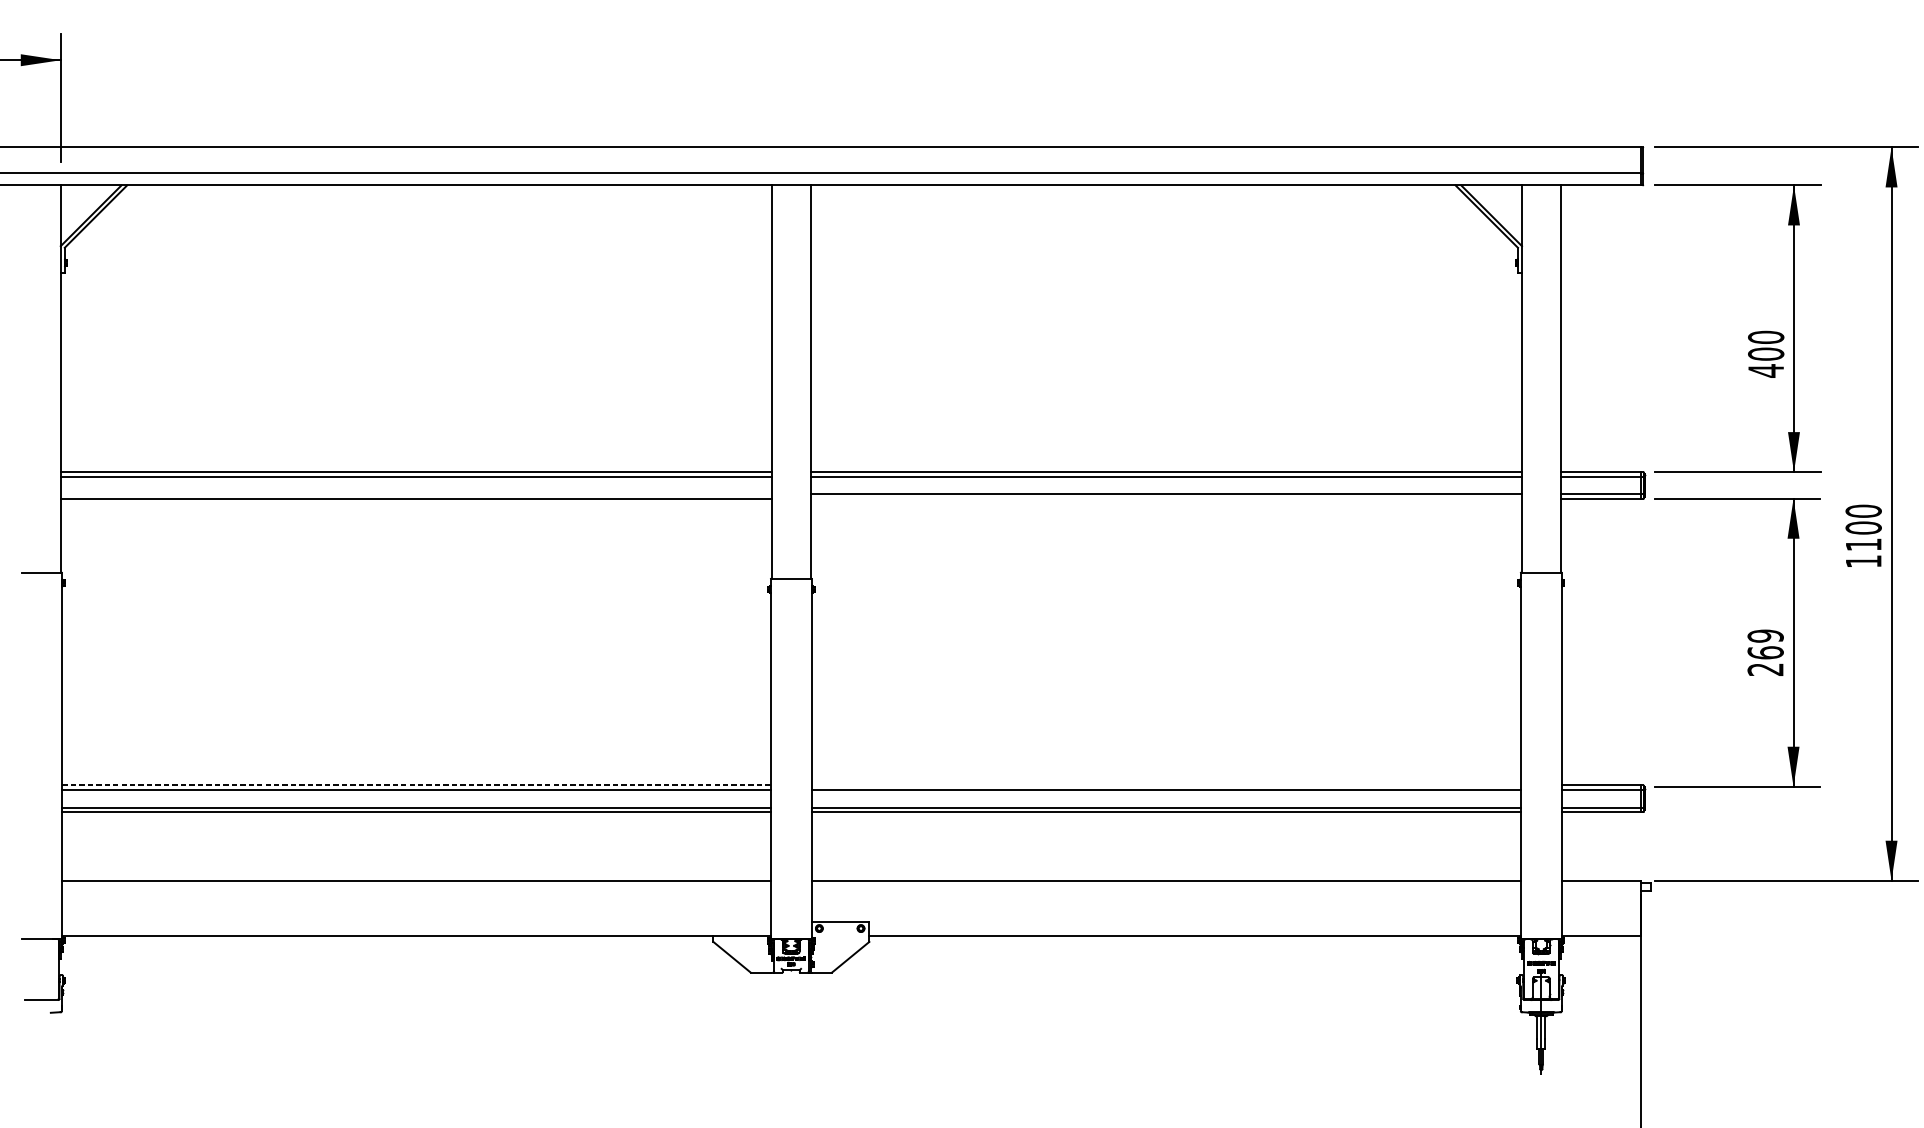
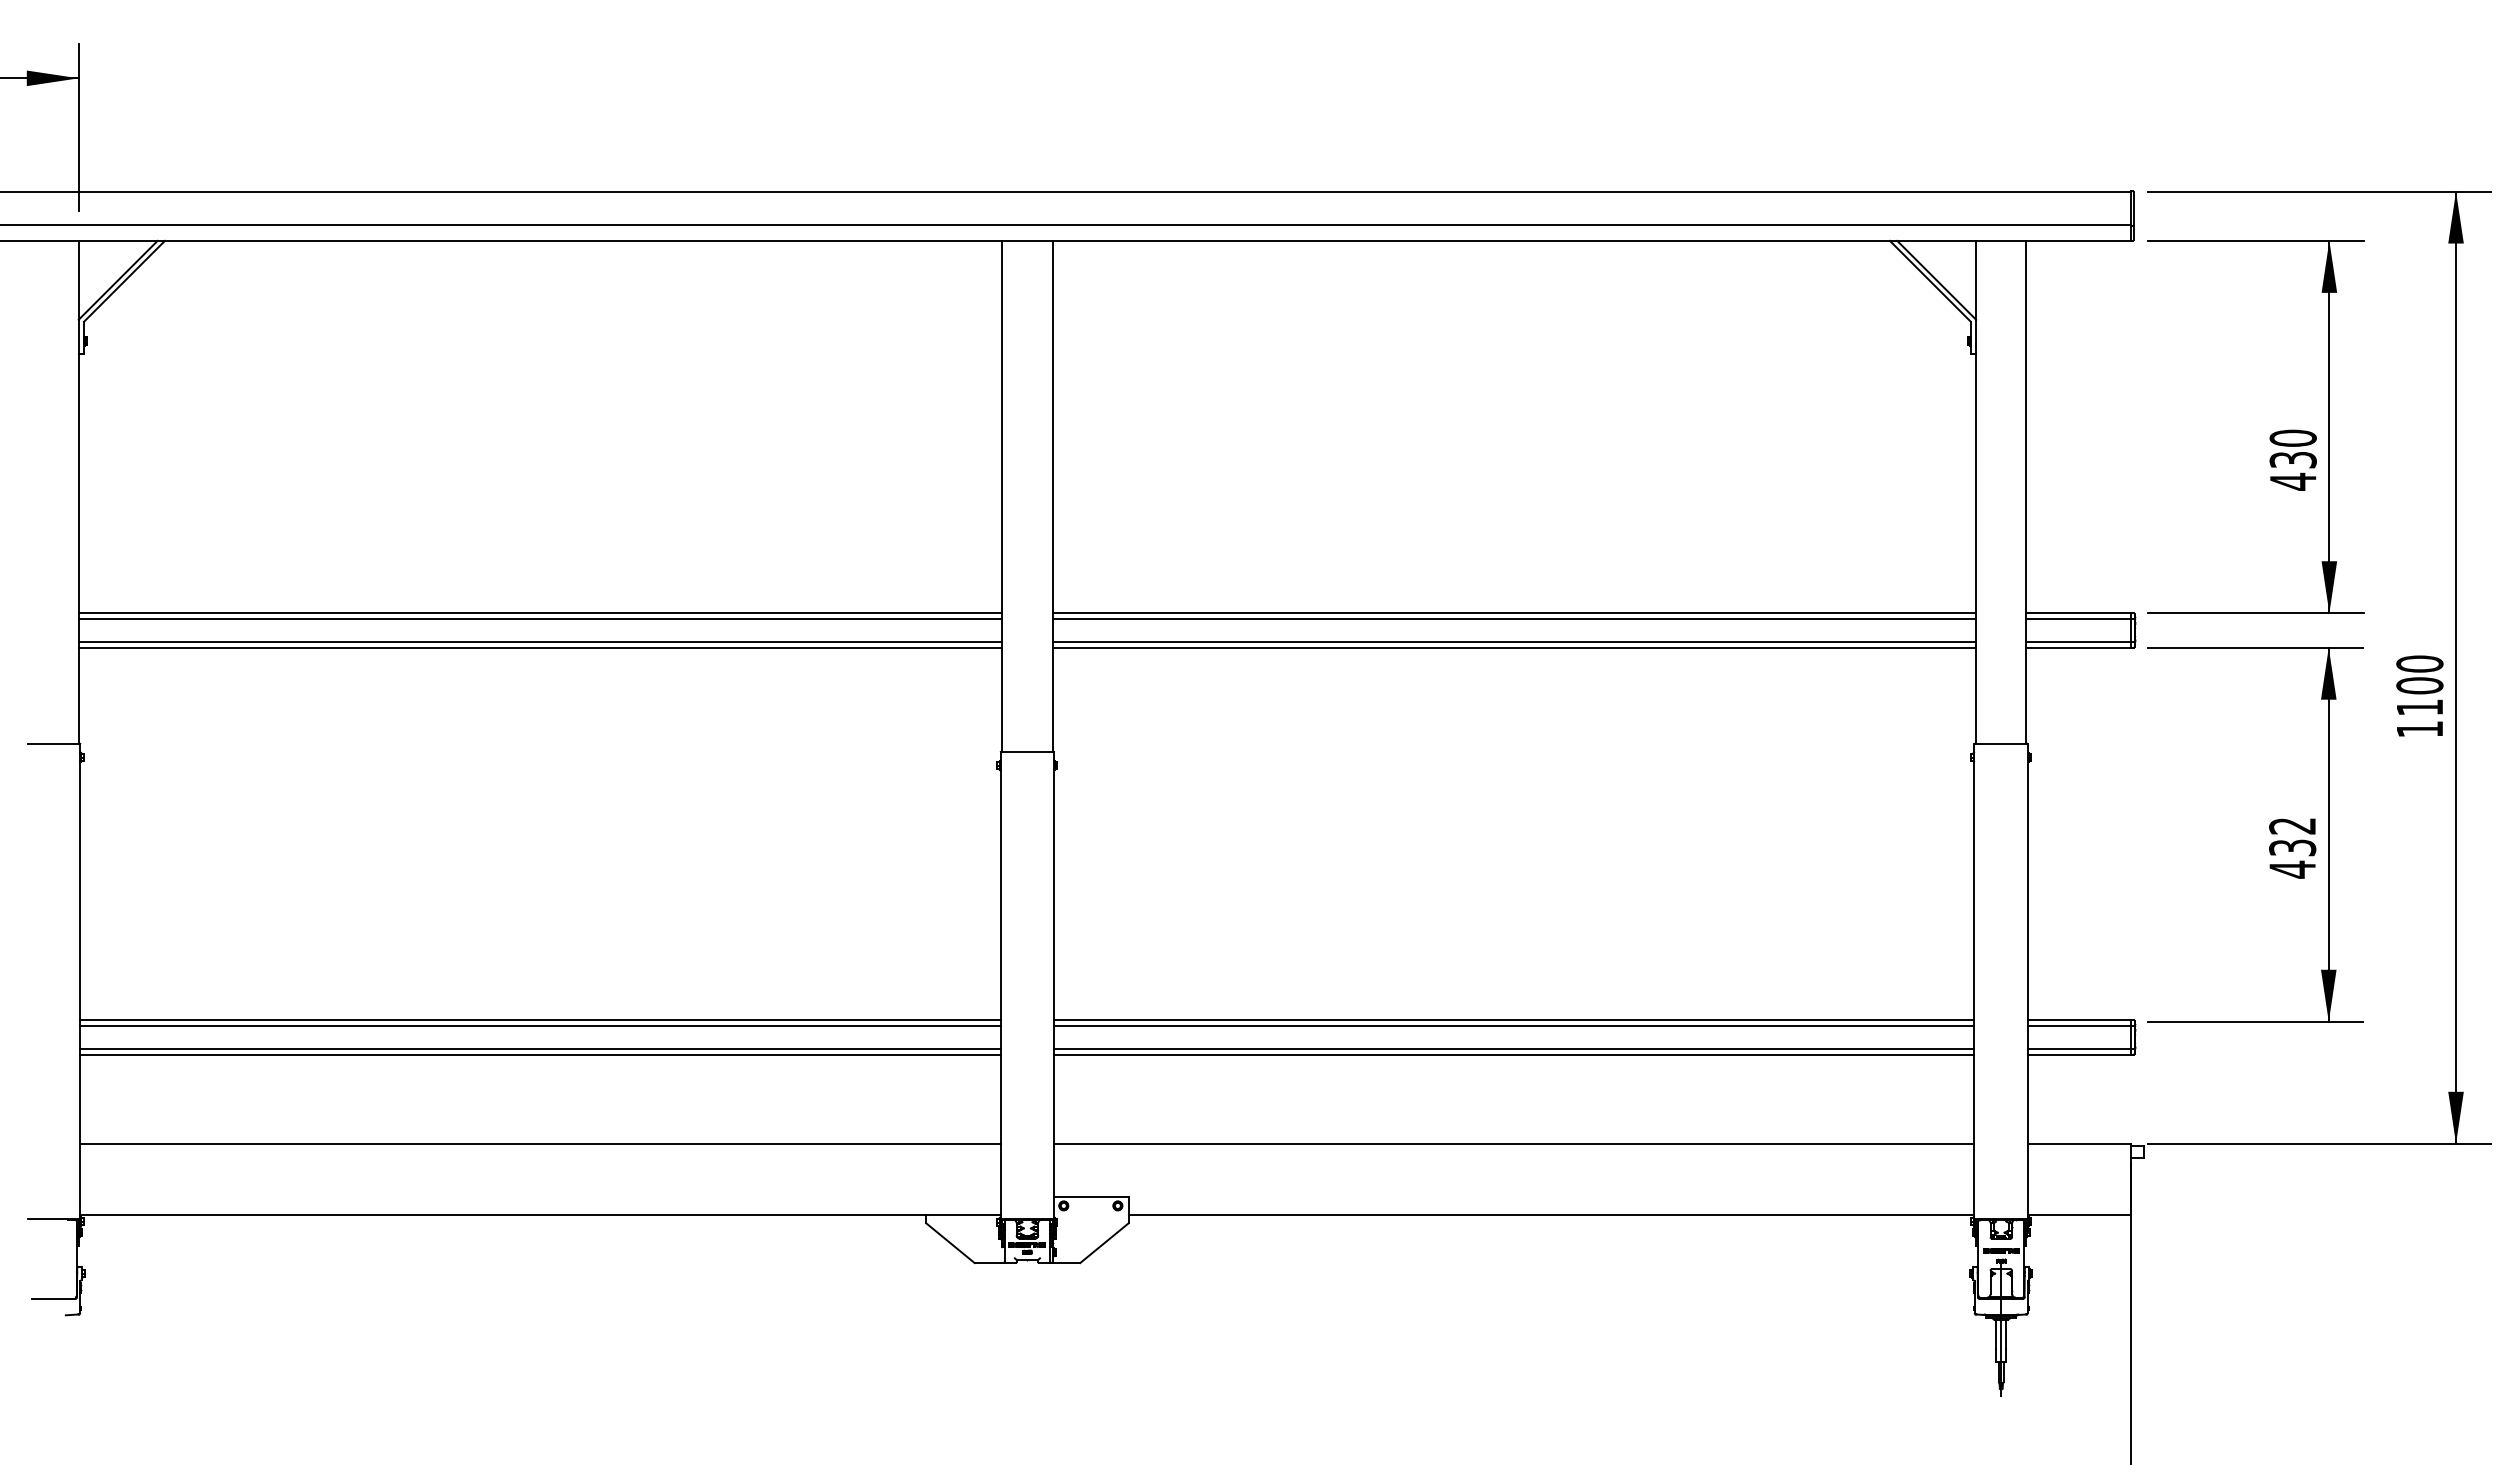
text: (1765, 353) -> (2292, 459), 400 -> 430
line: (416, 493) -> (540, 641), added
line: (1166, 498) -> (1514, 647), added
text: (1765, 652) -> (2292, 847), 269 -> 432
line: (416, 785) -> (540, 1020), dashed -> solid
line: (1166, 785) -> (1514, 1020), added

